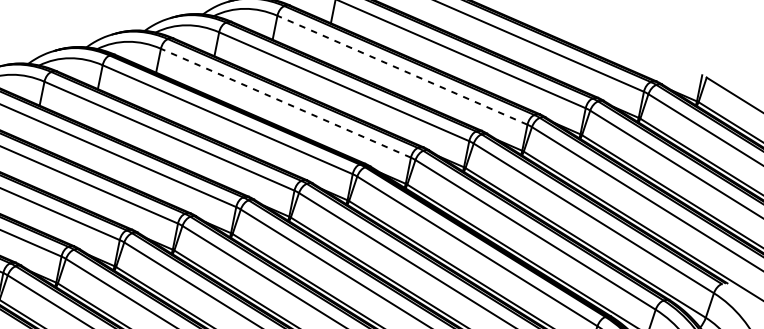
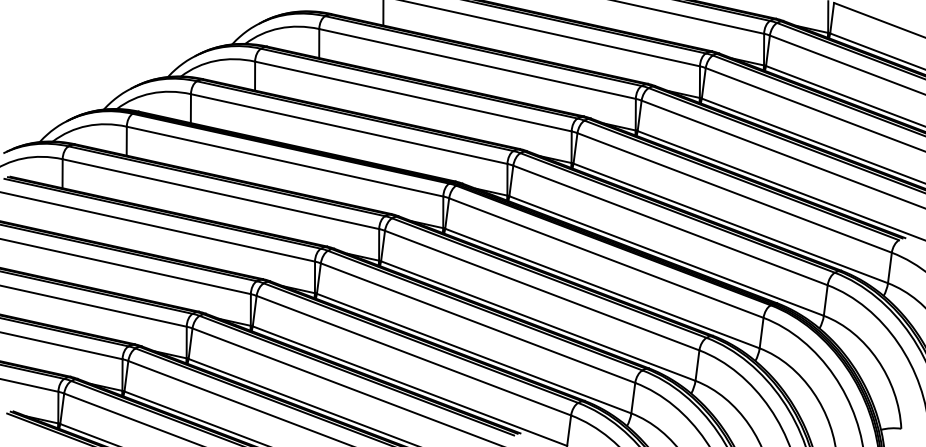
line: (402, 69) -> (477, 63), dashed -> solid
line: (285, 102) -> (348, 128), dashed -> solid

